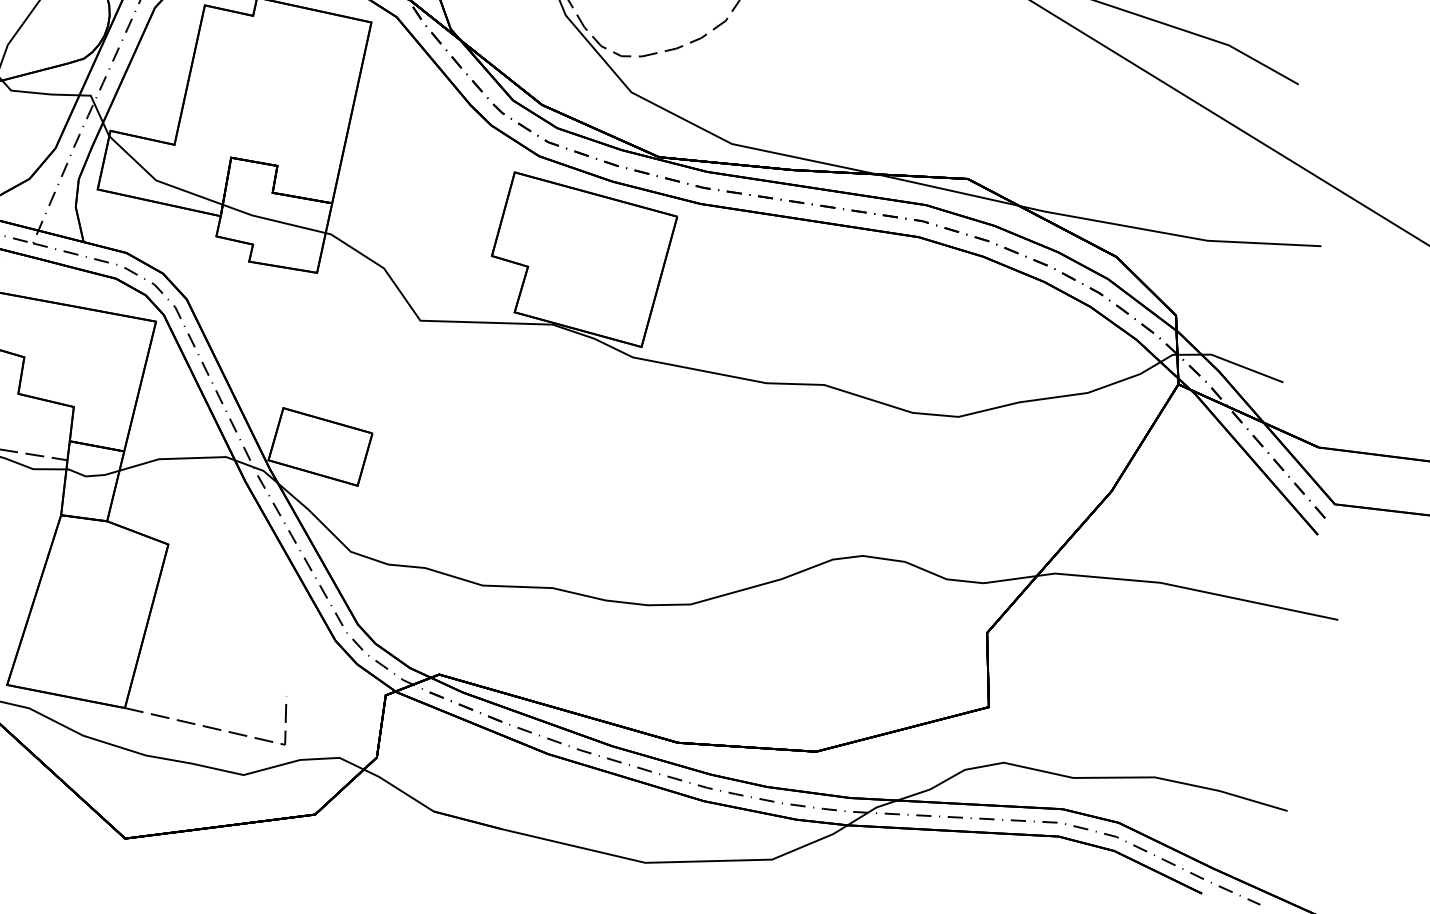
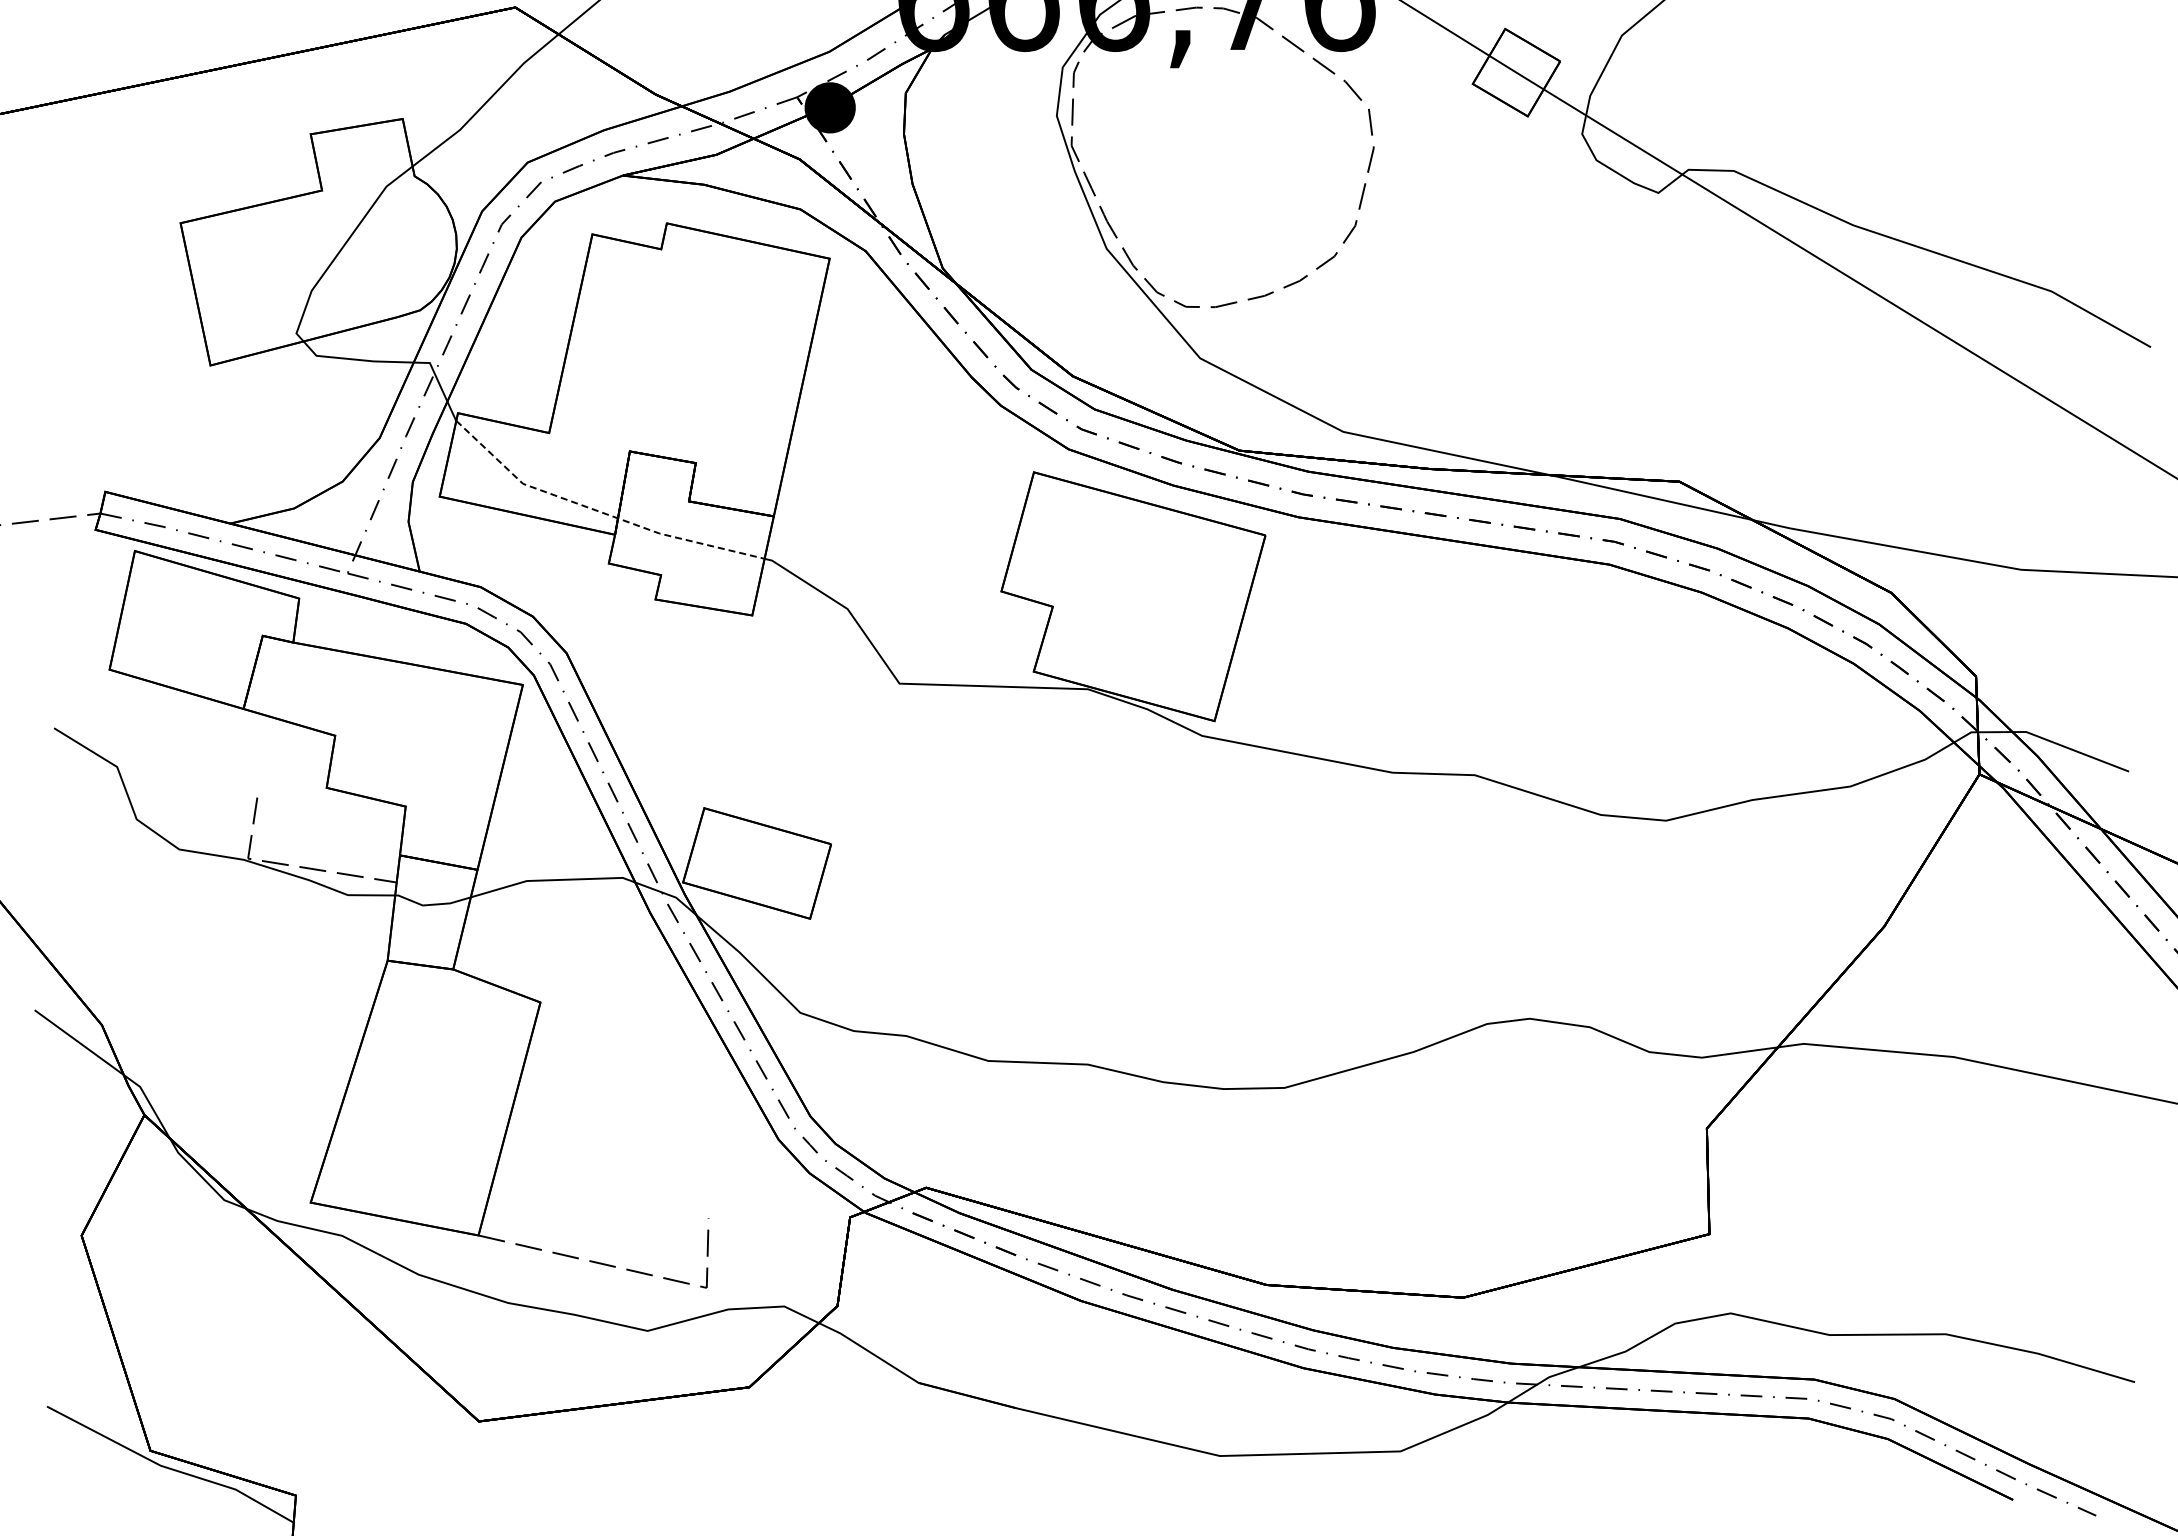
line: (209, 199) -> (598, 511), solid -> dashed

